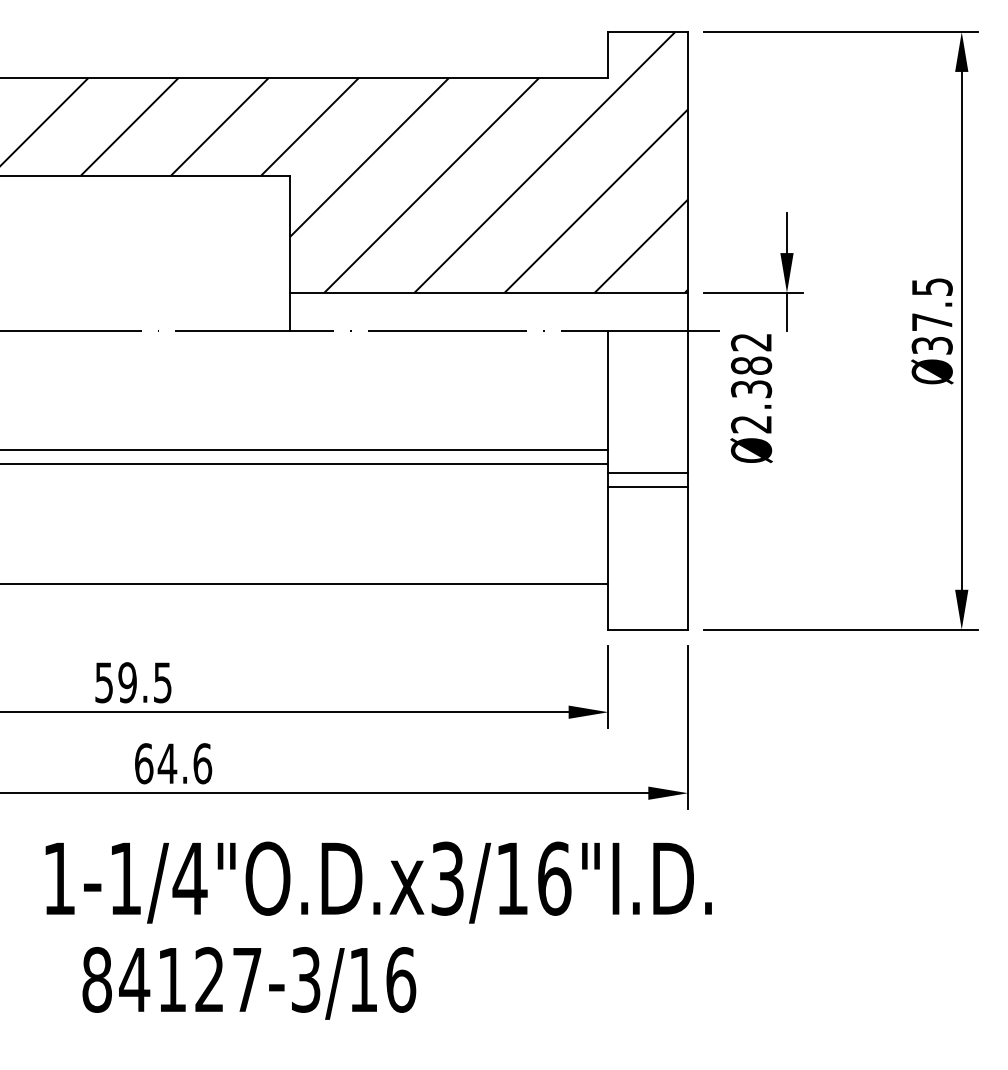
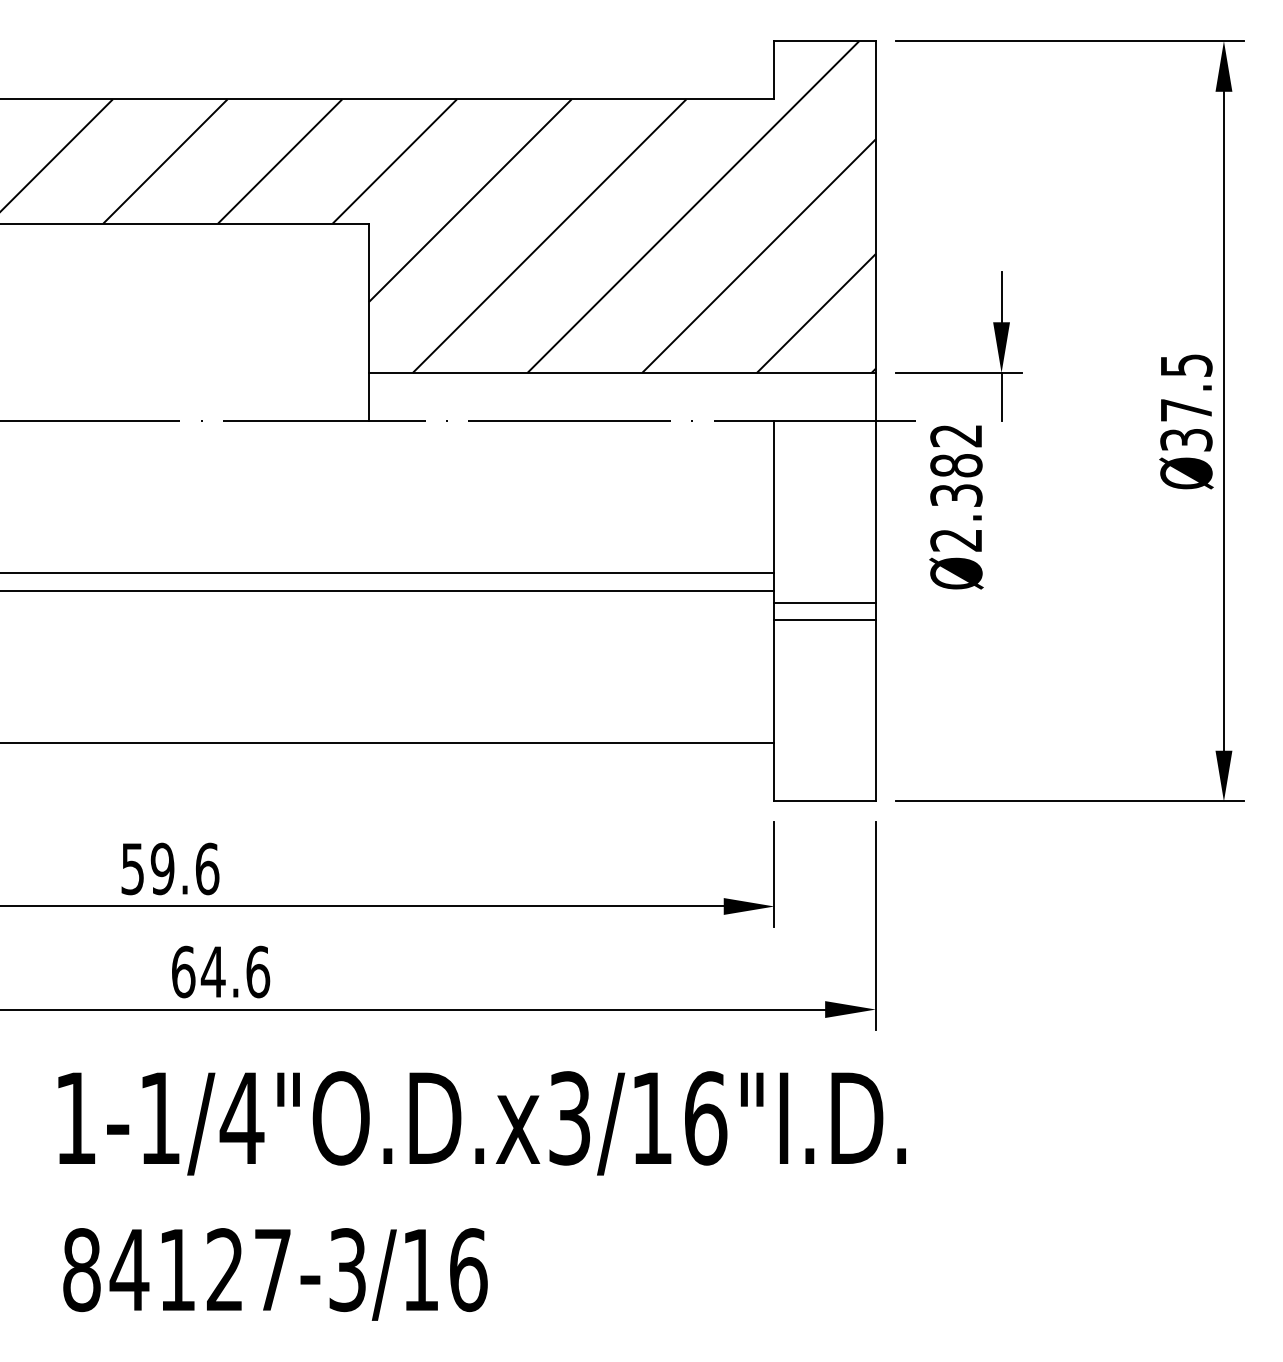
text: (162, 682) -> (206, 868), 59.5 -> 59.6
text: (249, 983) -> (275, 1274), moved

